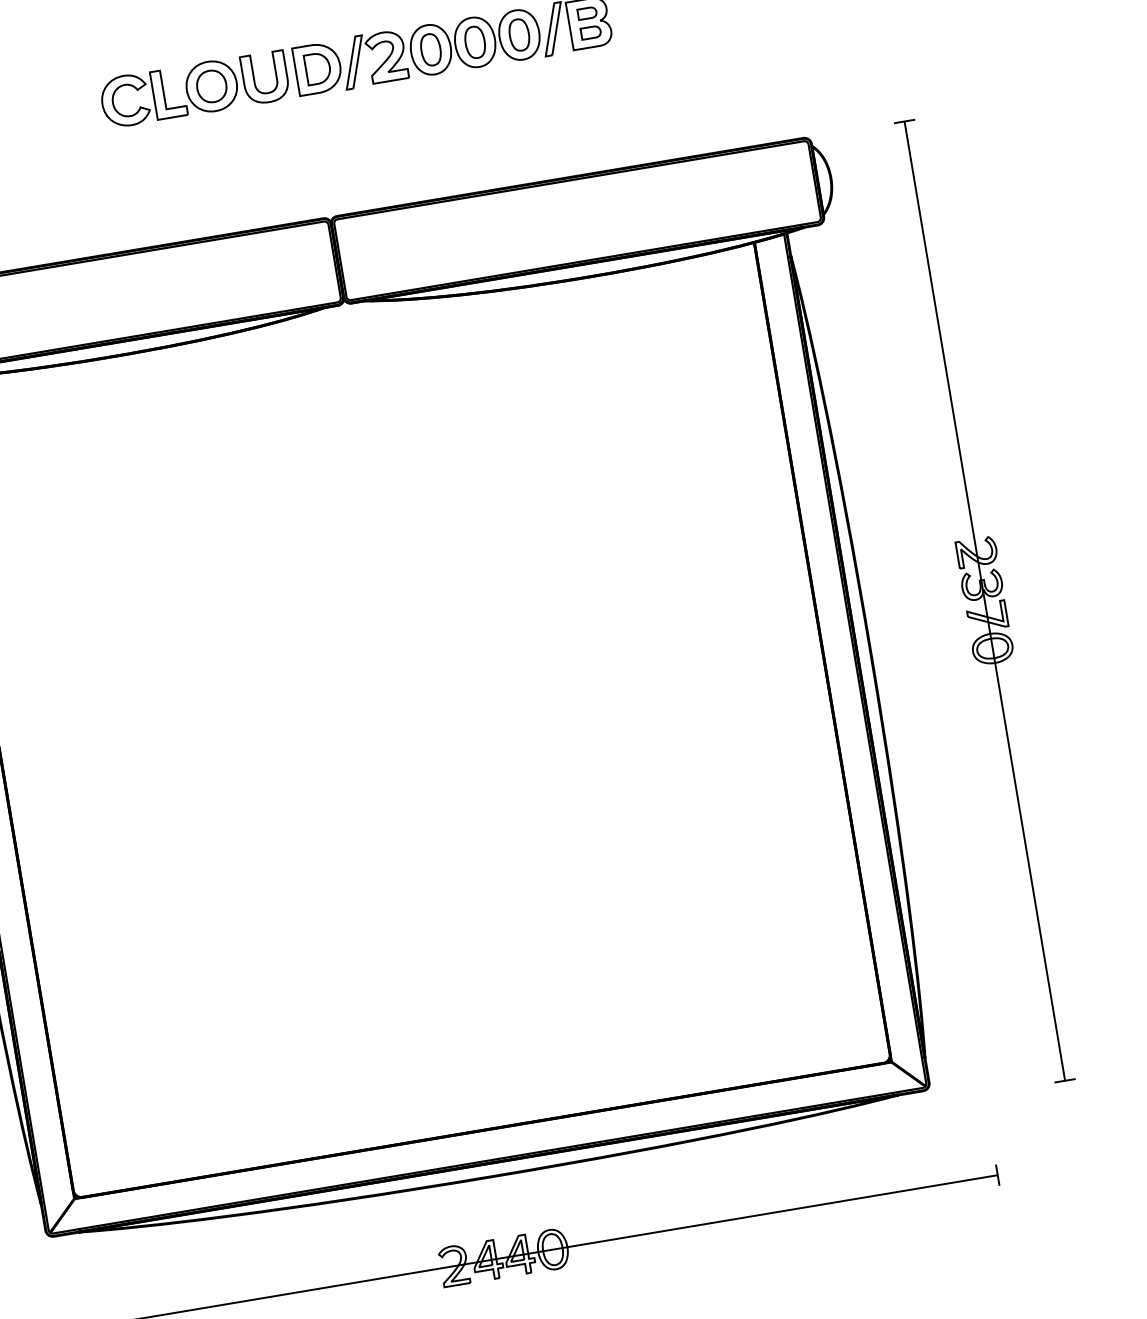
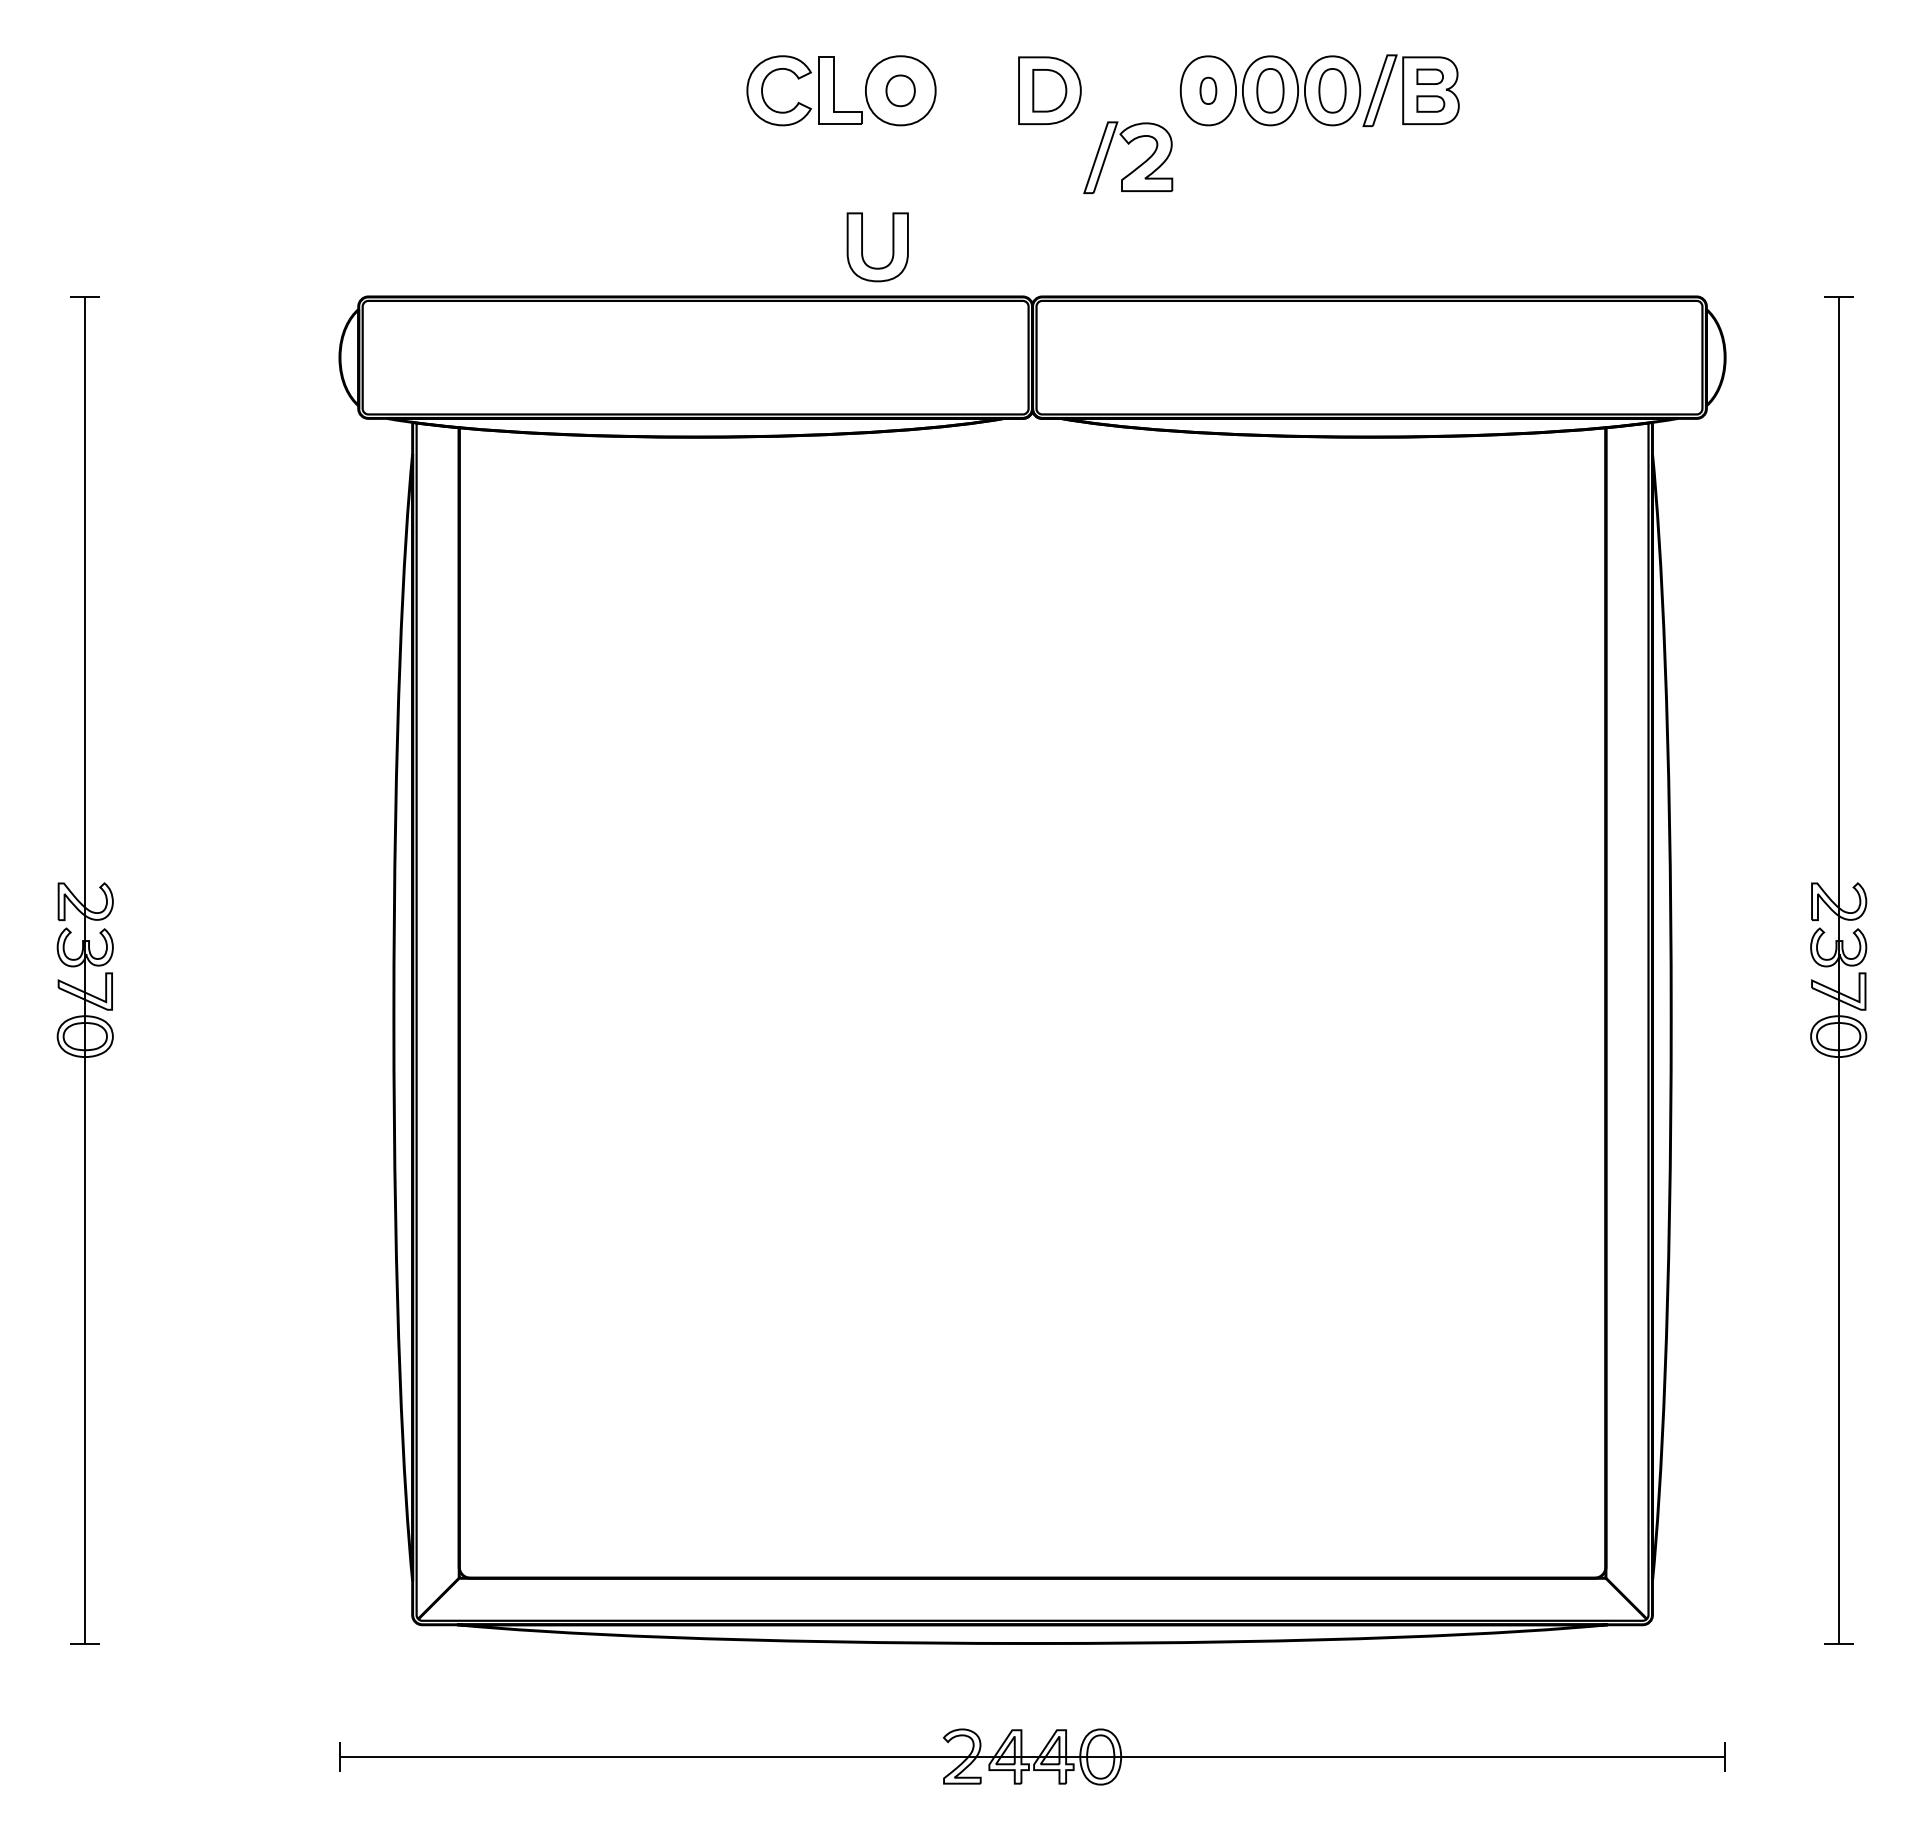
part: (431, 49) -> (1208, 90), size x0.6
part: (381, 64) -> (1137, 166), moved
part: (254, 79) -> (862, 247), moved
part: (211, 86) -> (900, 90), size x0.7

